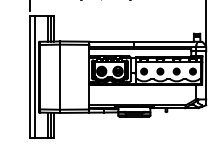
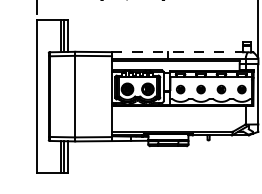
line: (142, 41) -> (178, 52), solid -> dashed
line: (35, 77) -> (44, 96), removed

